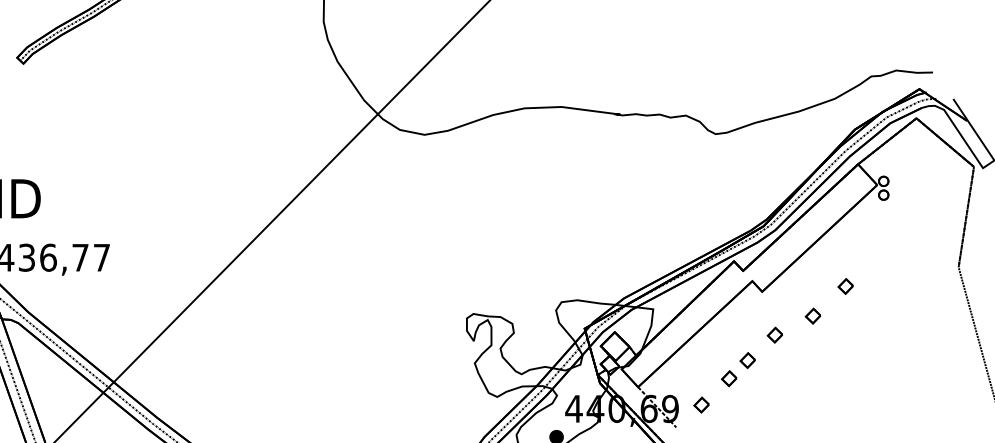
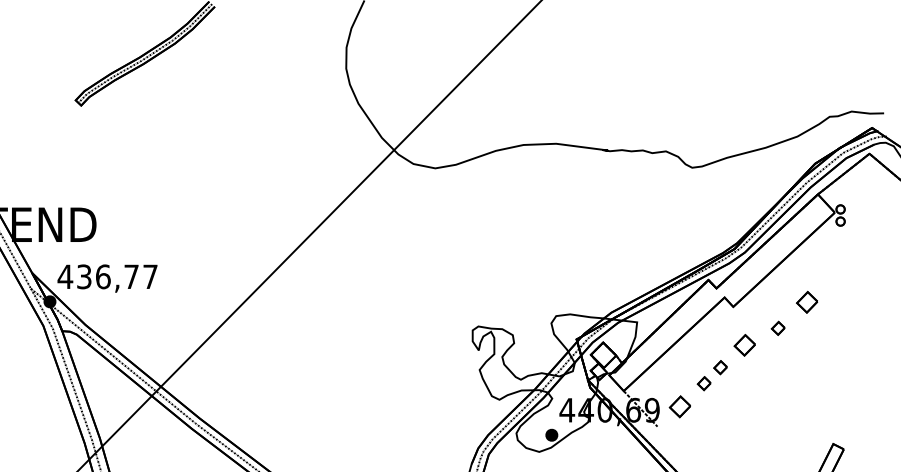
part: (845, 285) -> (806, 301), size x1.6
part: (774, 334) -> (744, 344), size x1.6
part: (701, 404) -> (679, 406), size x1.6

